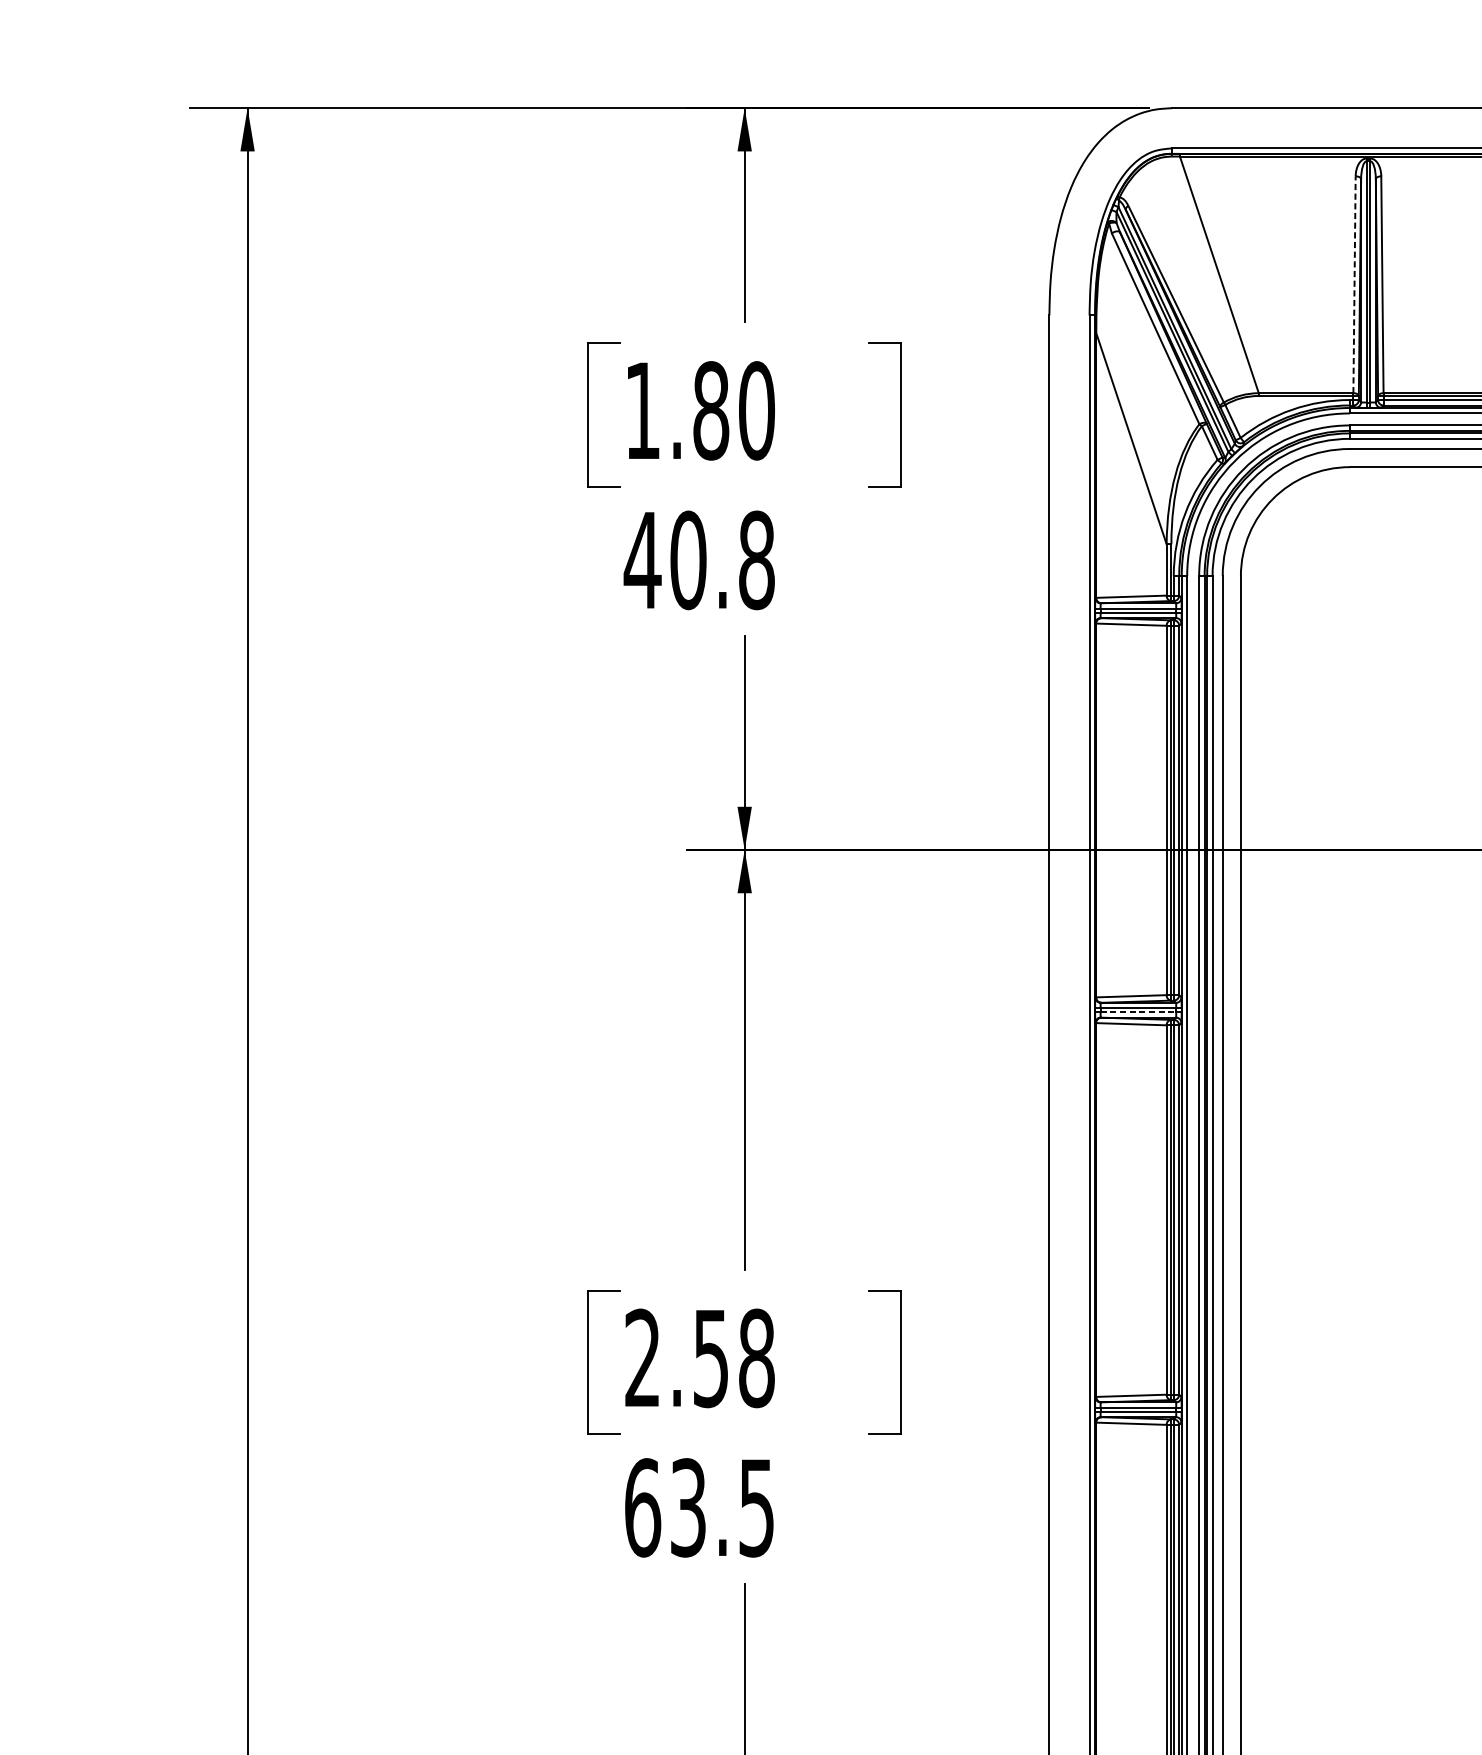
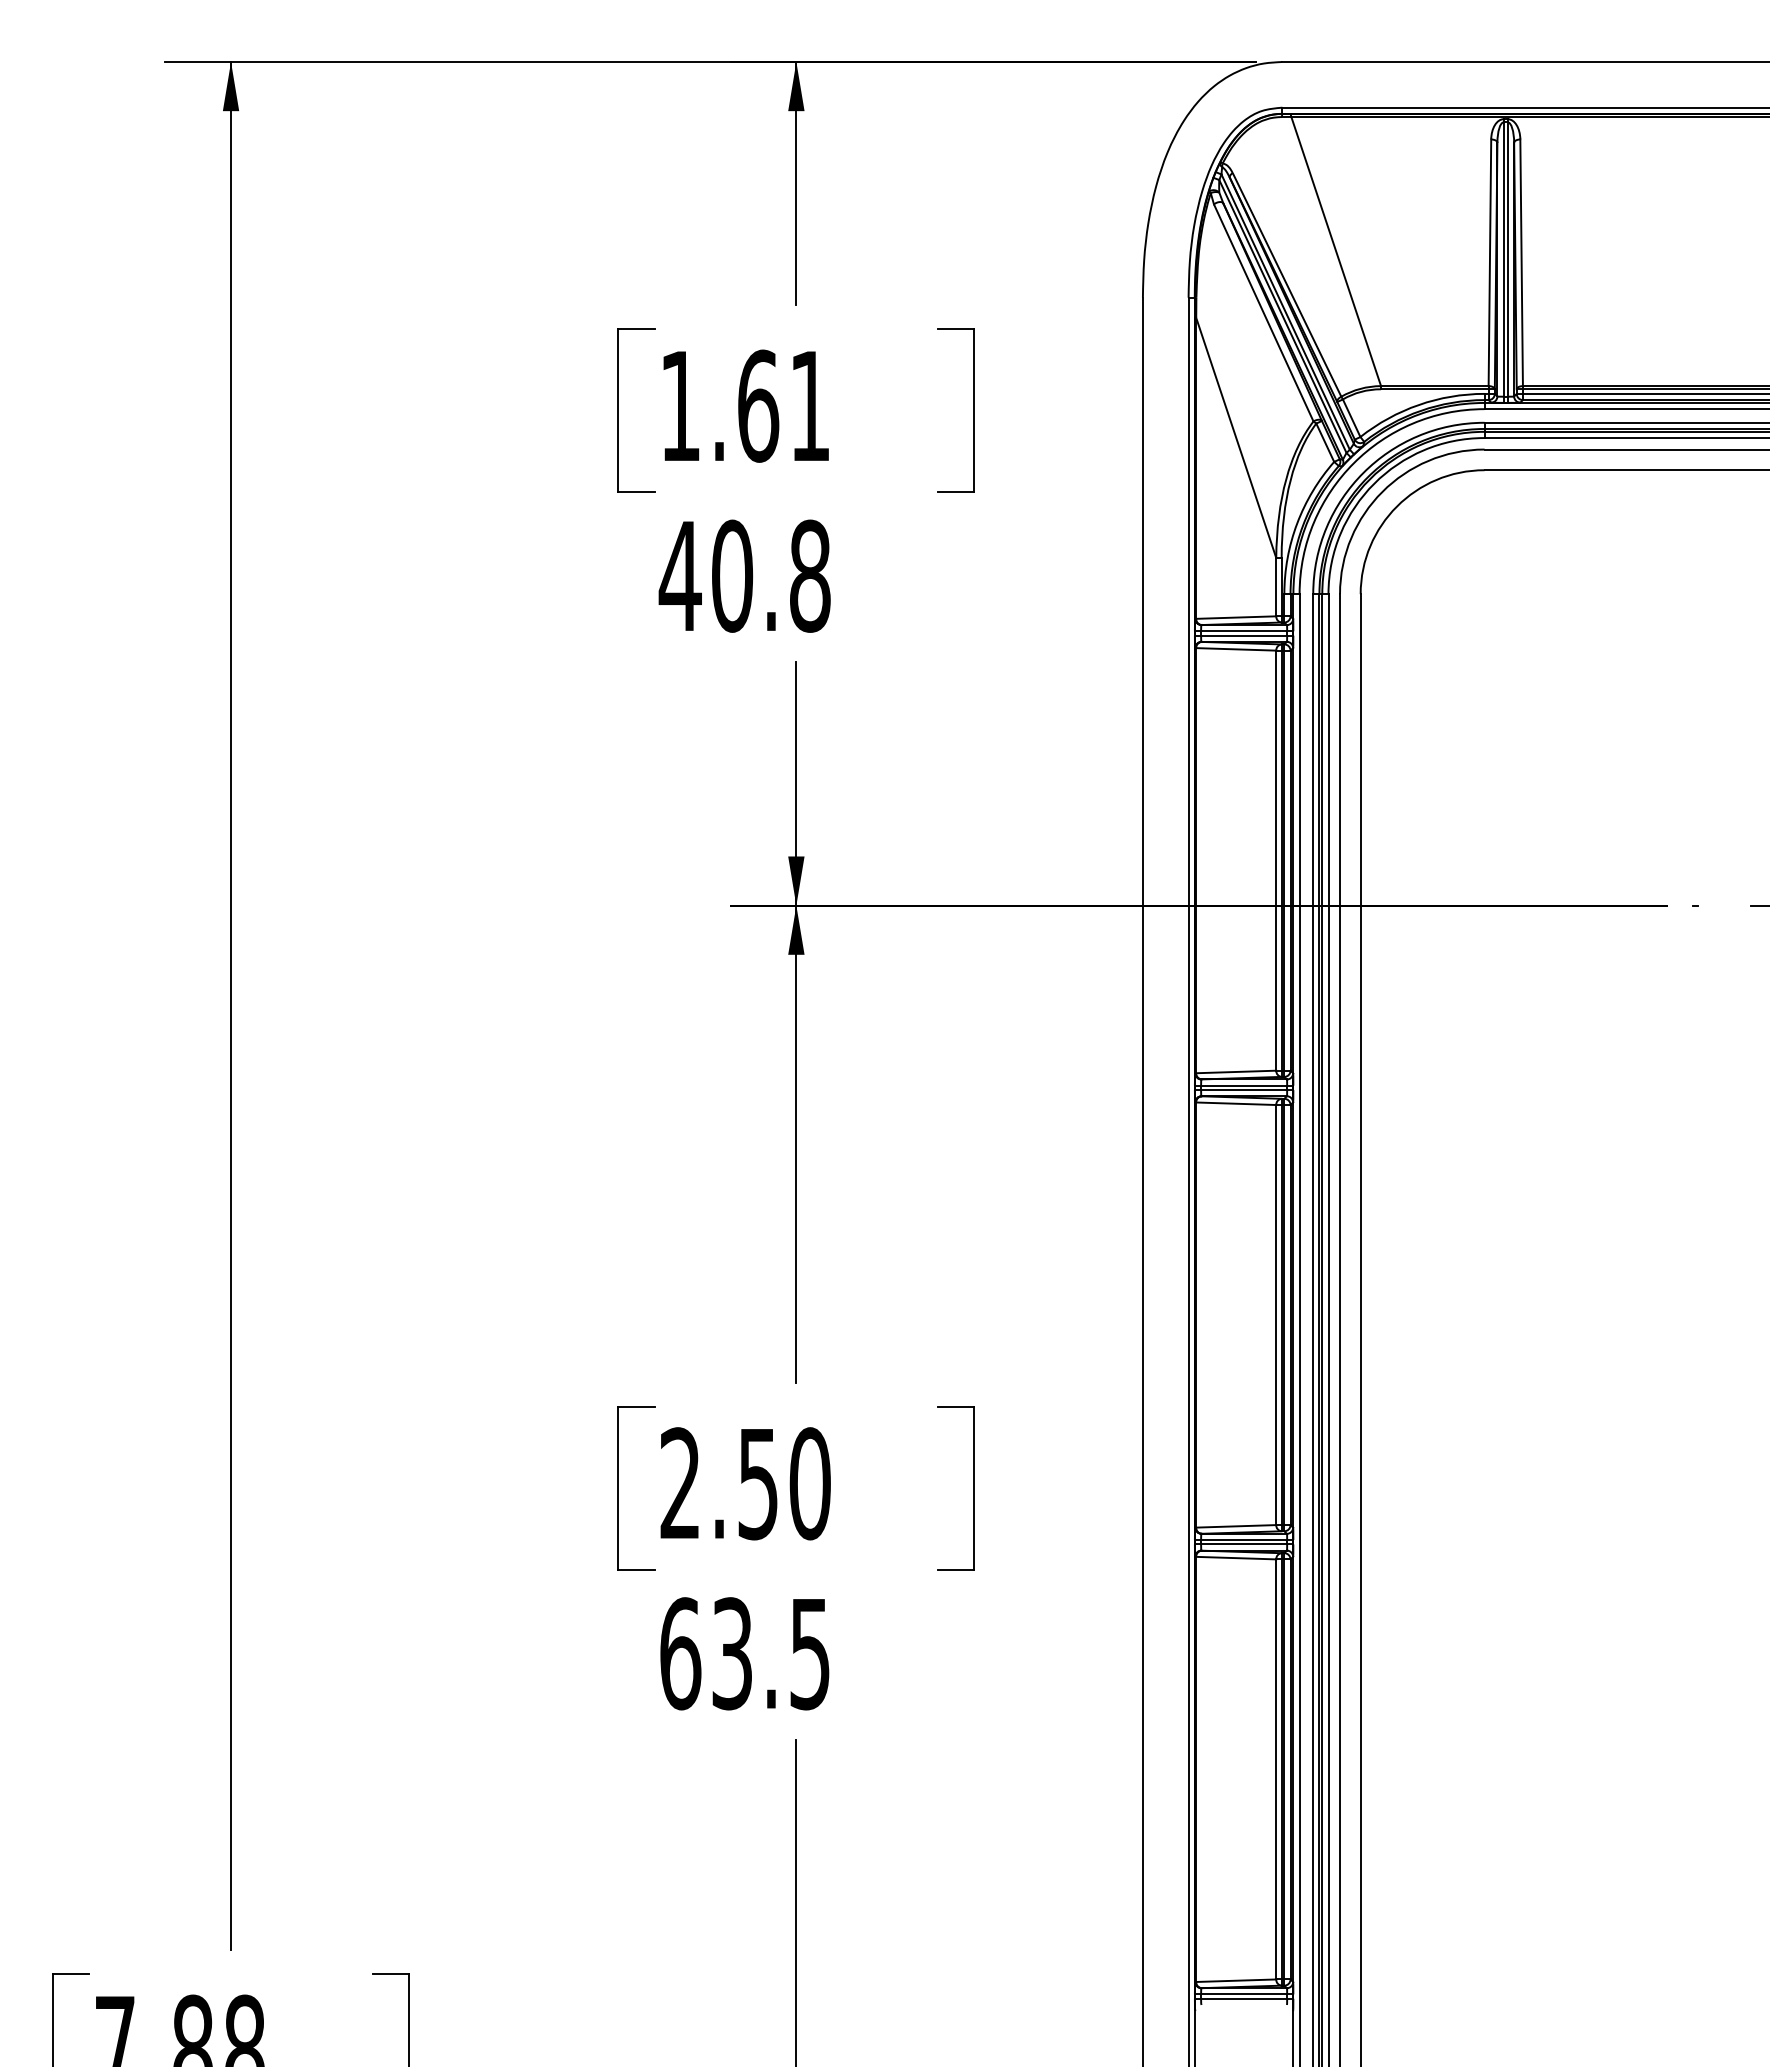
line: (1354, 284) -> (1489, 262), dashed -> solid
text: (734, 410) -> (784, 405), 1.80 -> 1.61
line: (1138, 1012) -> (1244, 1090), dashed -> solid
text: (756, 1358) -> (809, 1483), 2.58 -> 2.50

